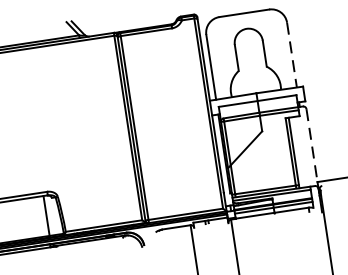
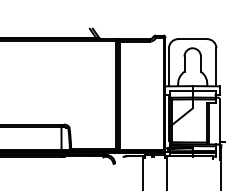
line: (292, 55) -> (216, 67), dashed -> solid
line: (312, 146) -> (220, 121), dashed -> solid

